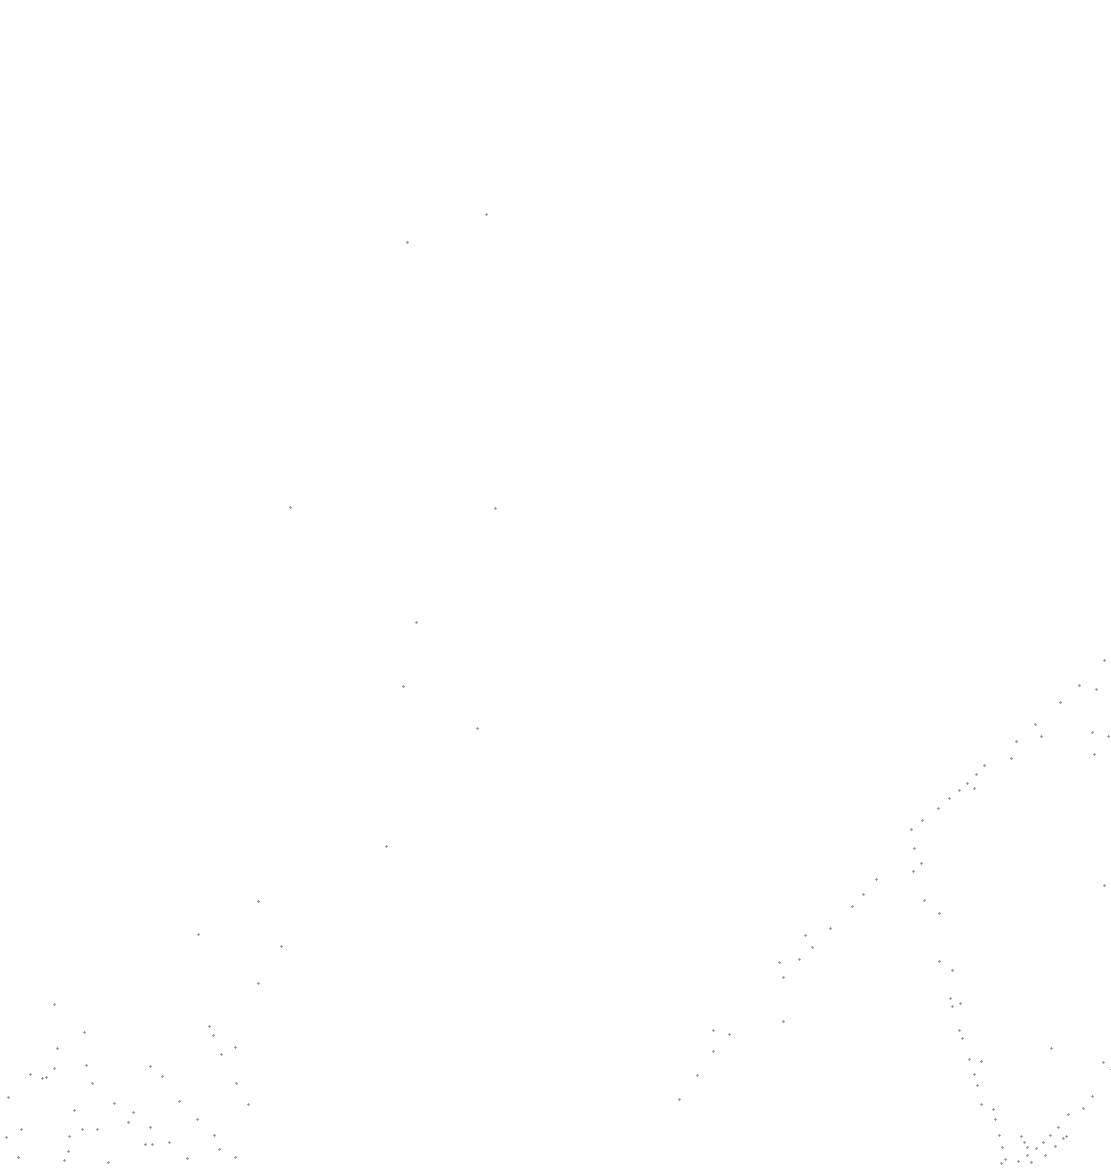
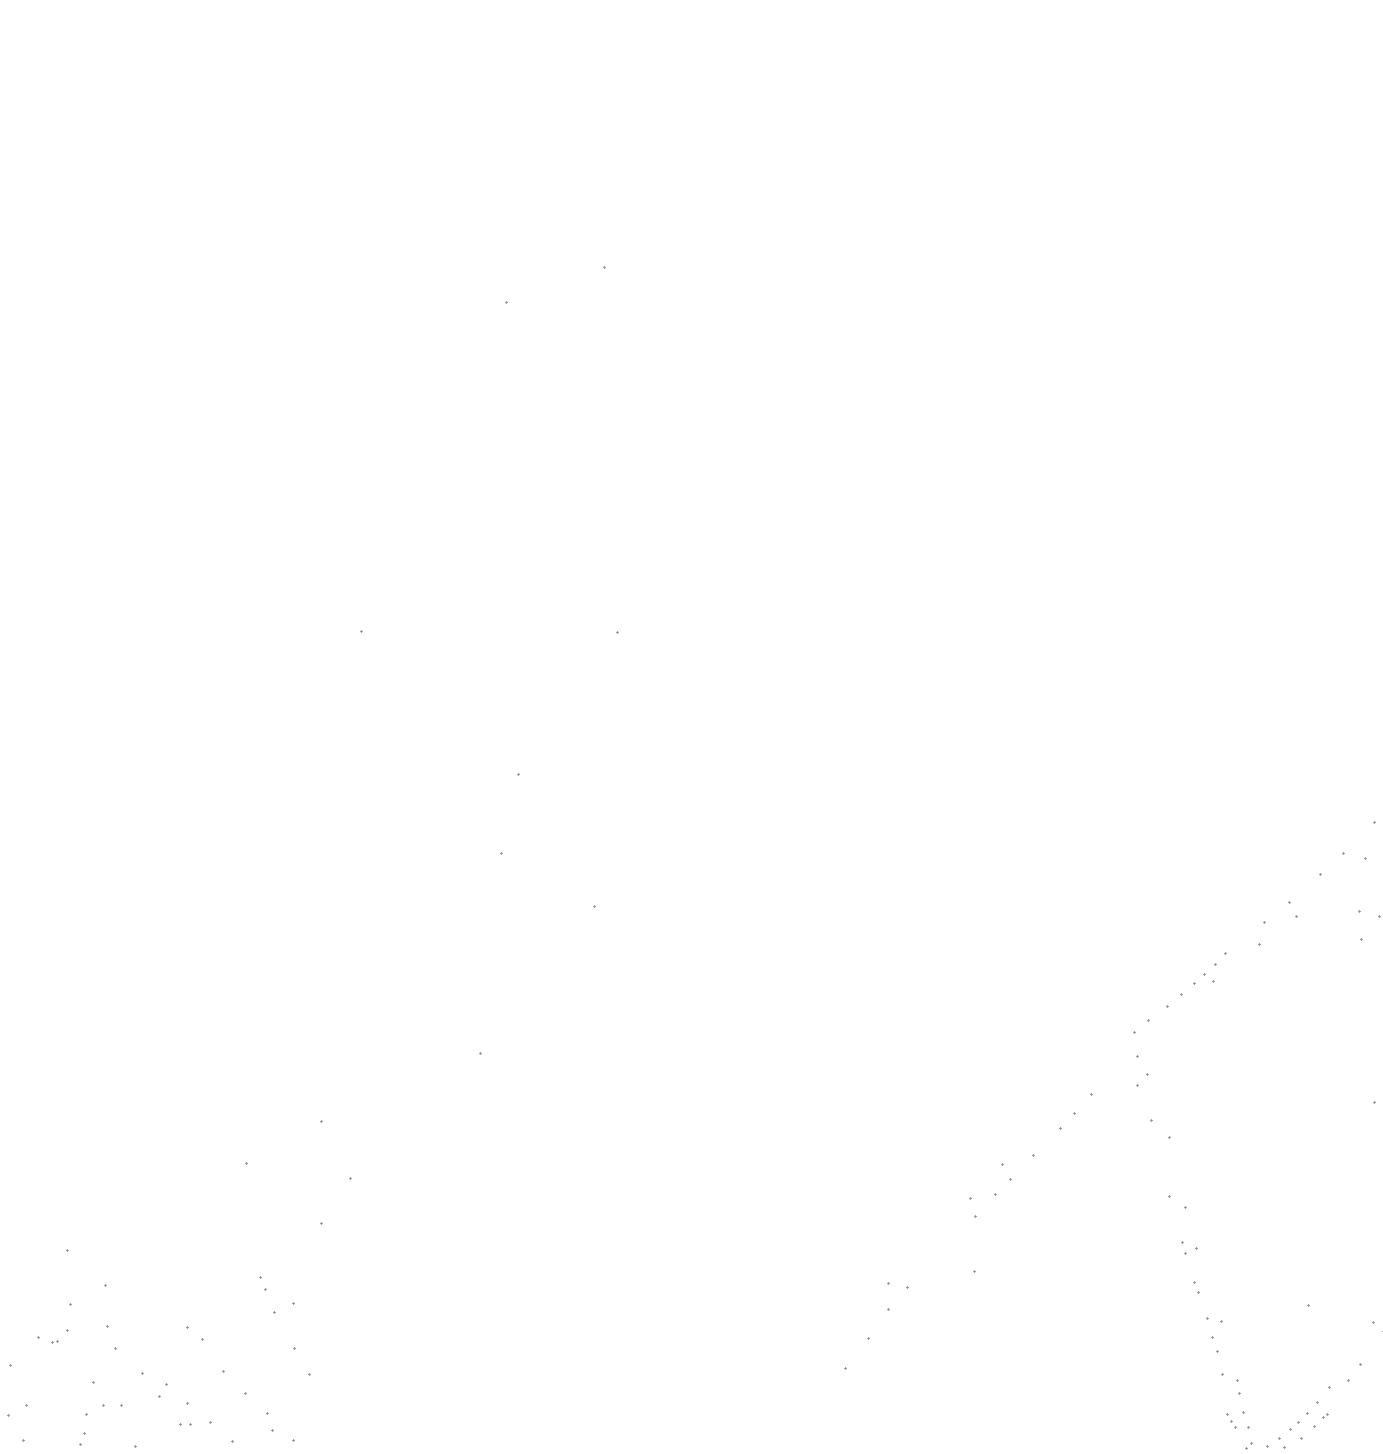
part: (1024, 1141) -> (1231, 1420), moved

